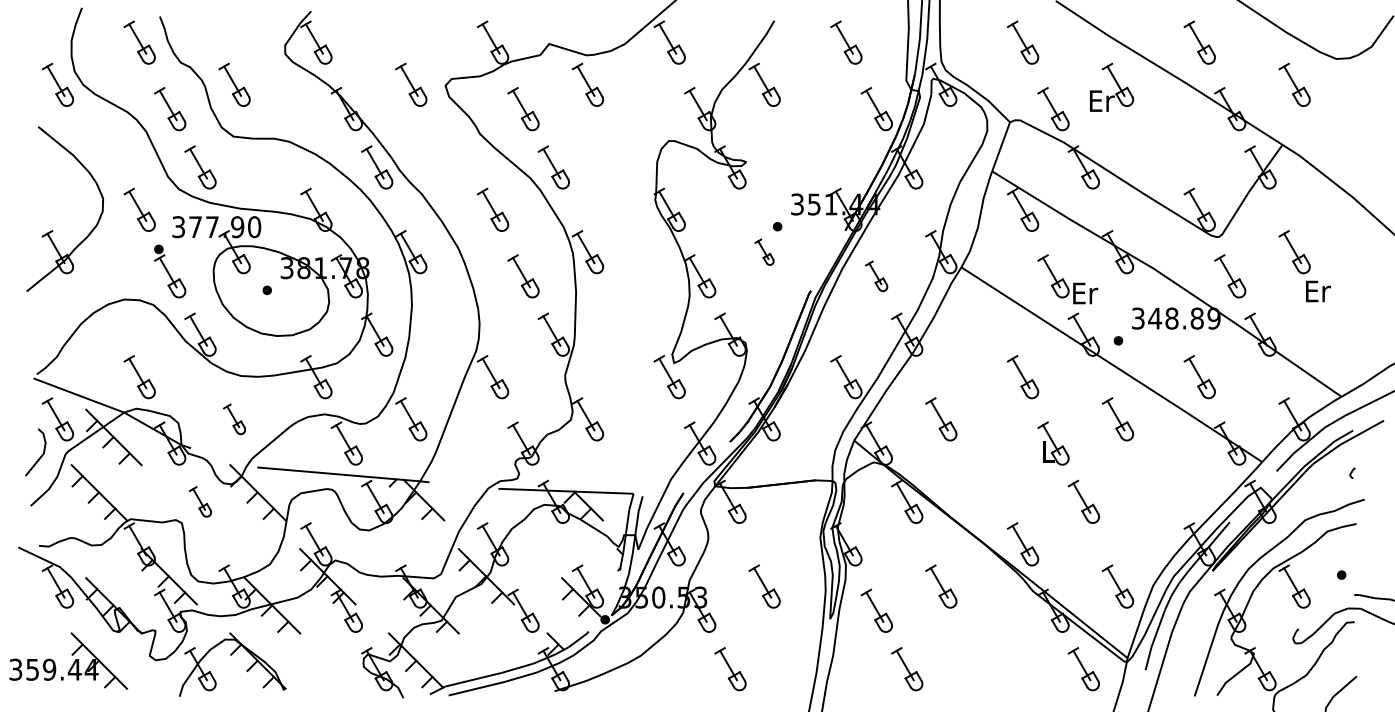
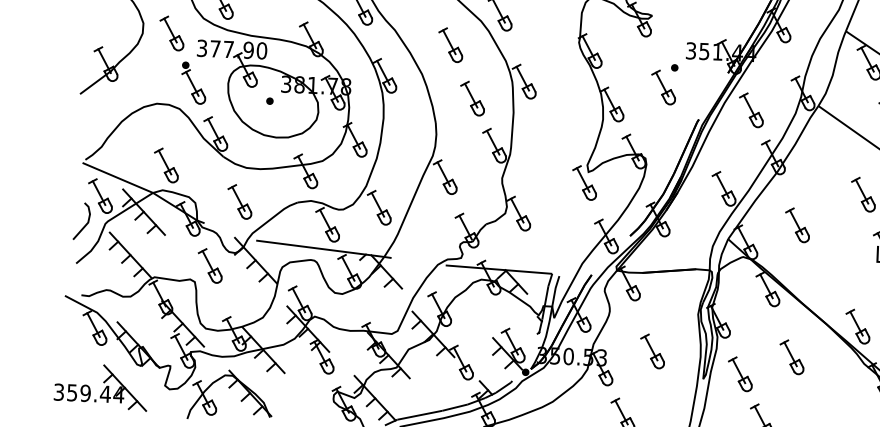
part: (764, 252) -> (663, 87), size x1.67
part: (876, 276) -> (751, 110), size x1.43
part: (234, 419) -> (239, 202), size x1.43
part: (200, 501) -> (210, 265), size x1.43

